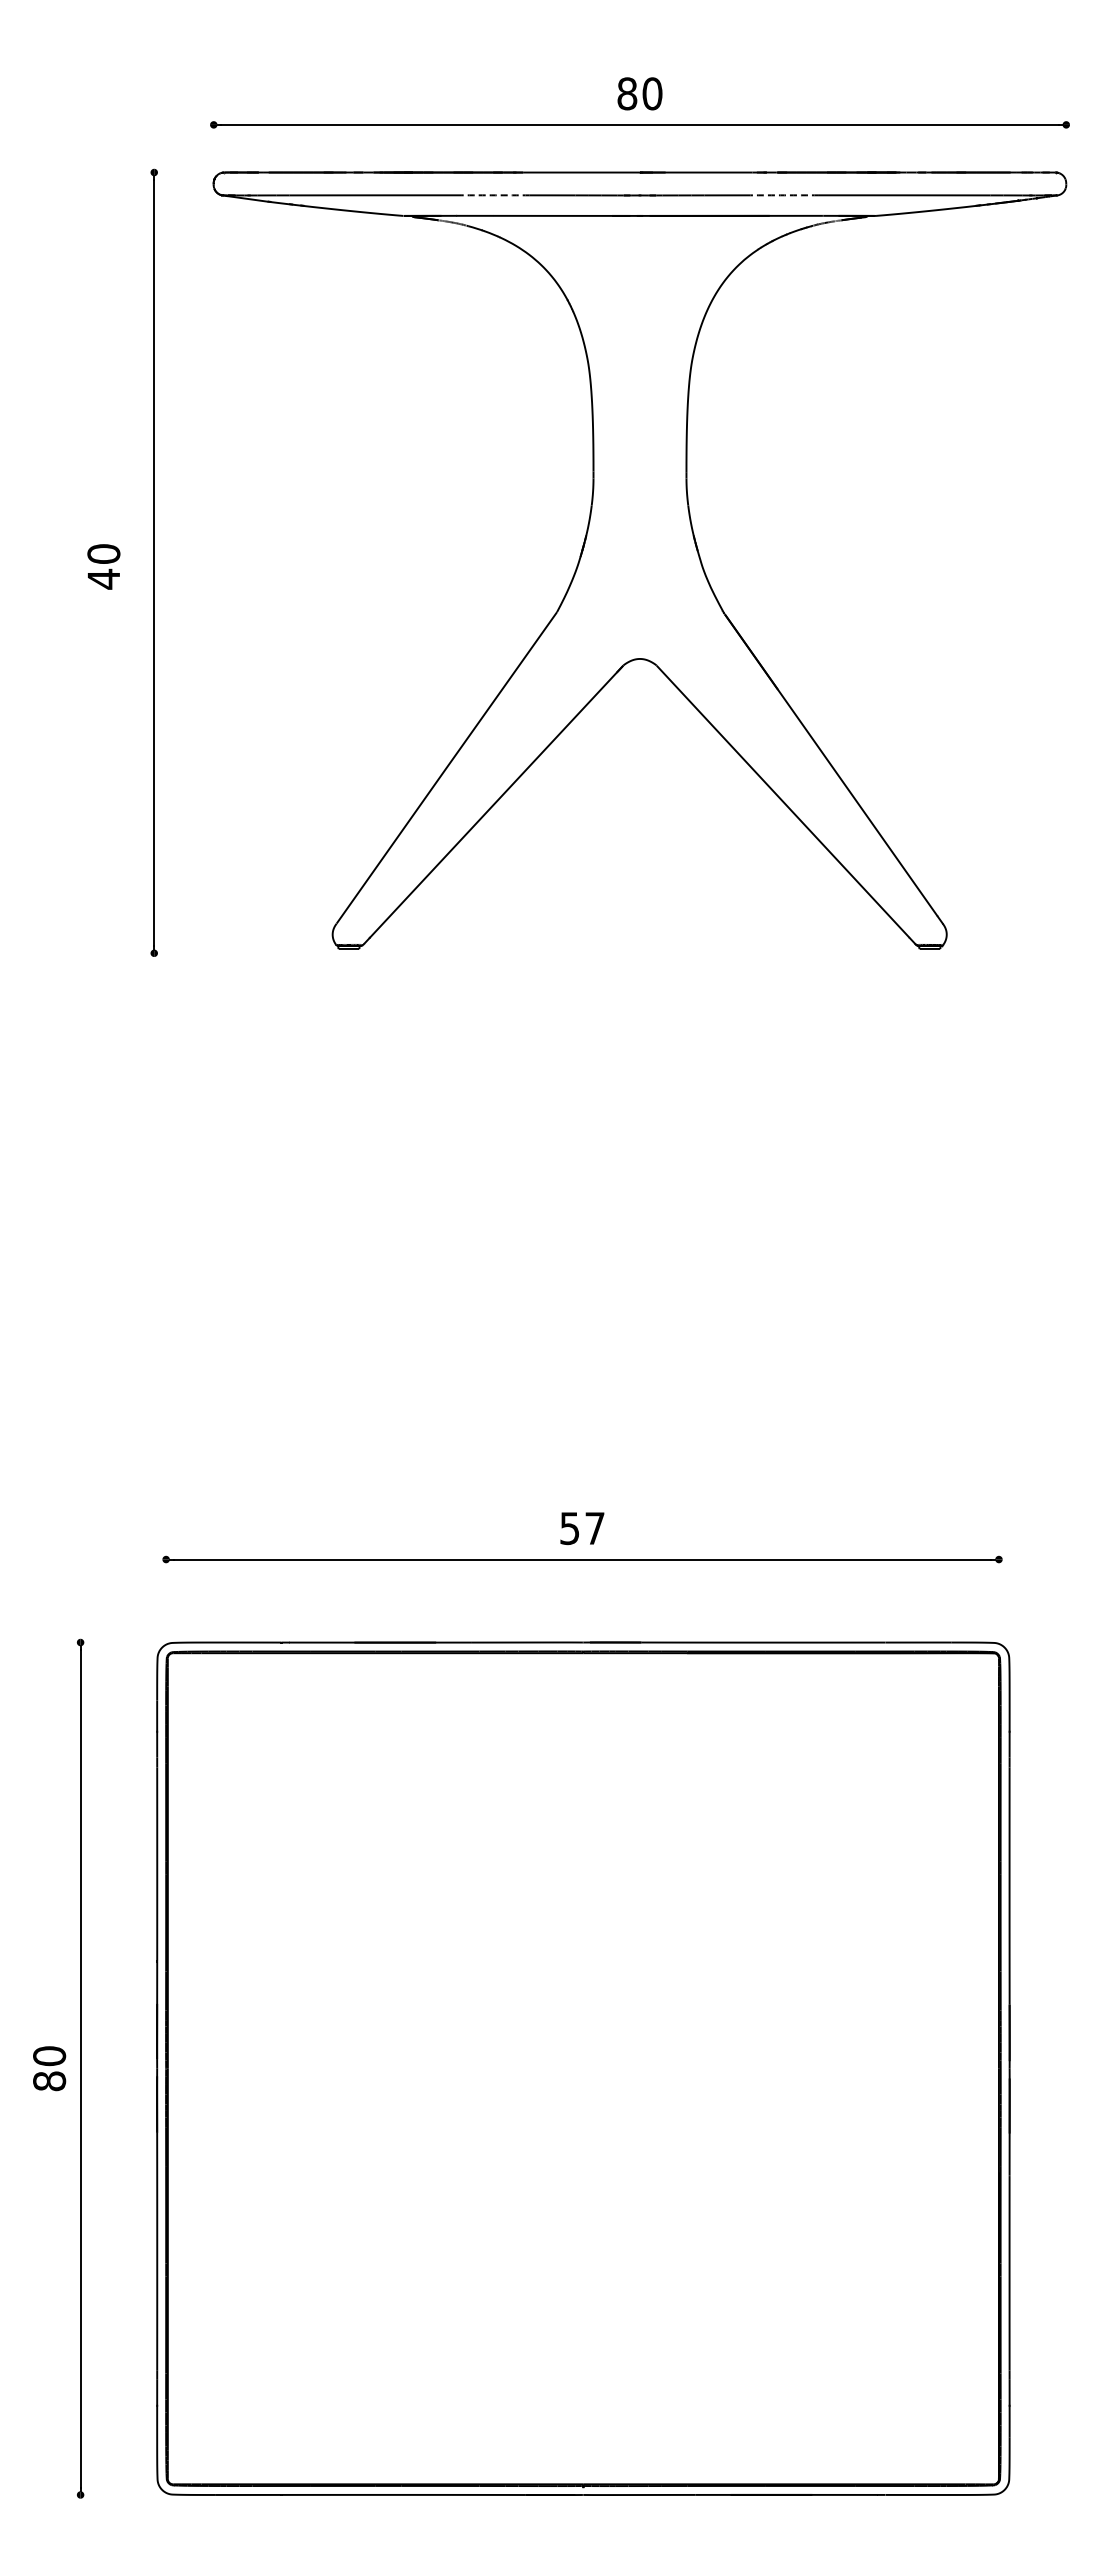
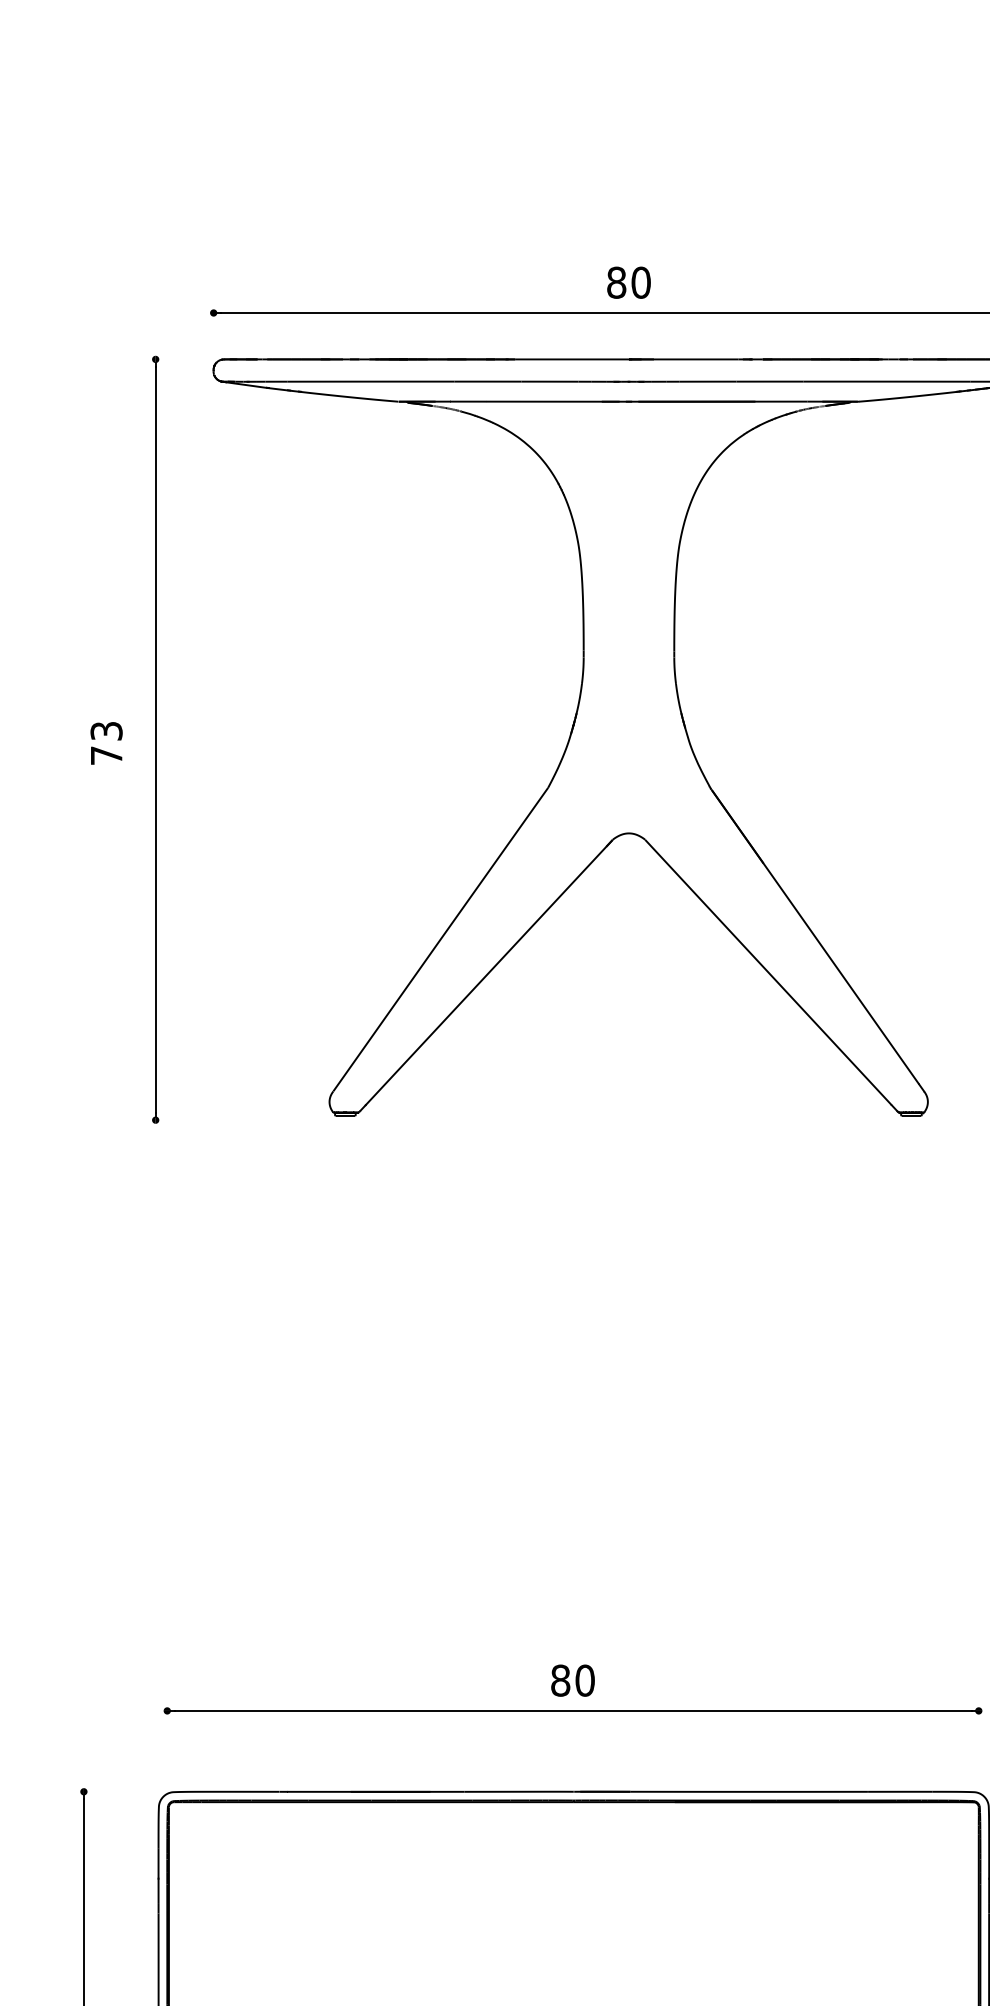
arc: (495, 195) -> (488, 381), dashed -> solid
arc: (784, 195) -> (769, 381), dashed -> solid
text: (103, 566) -> (106, 743), 40 -> 73
text: (582, 1528) -> (572, 1680), 57 -> 80

